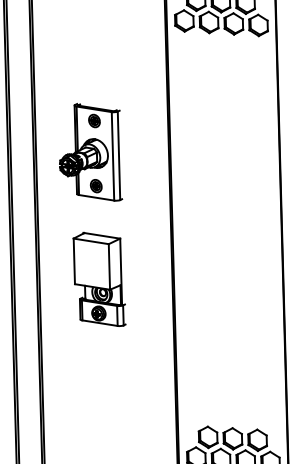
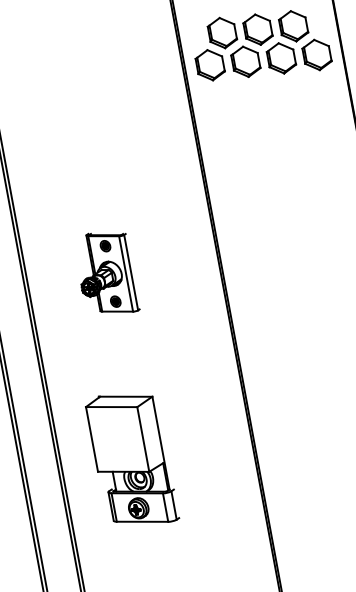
part: (91, 152) -> (107, 273), size x0.6
part: (99, 278) -> (131, 458), moved

